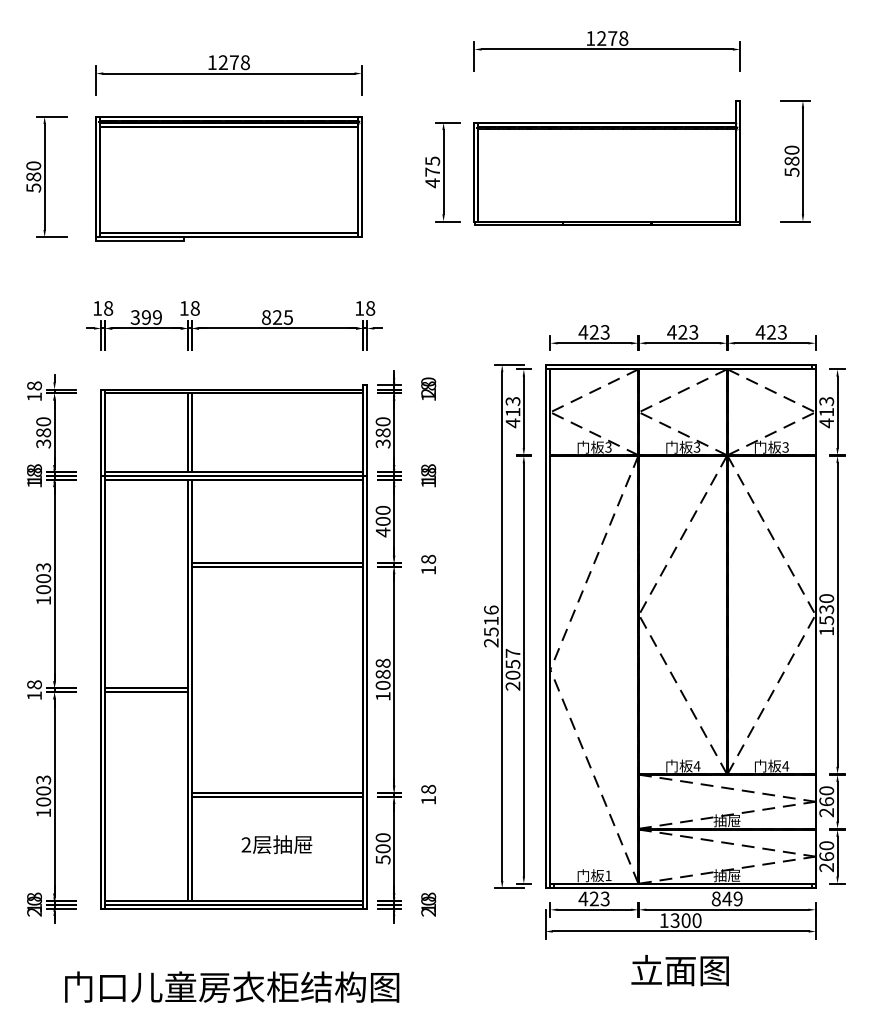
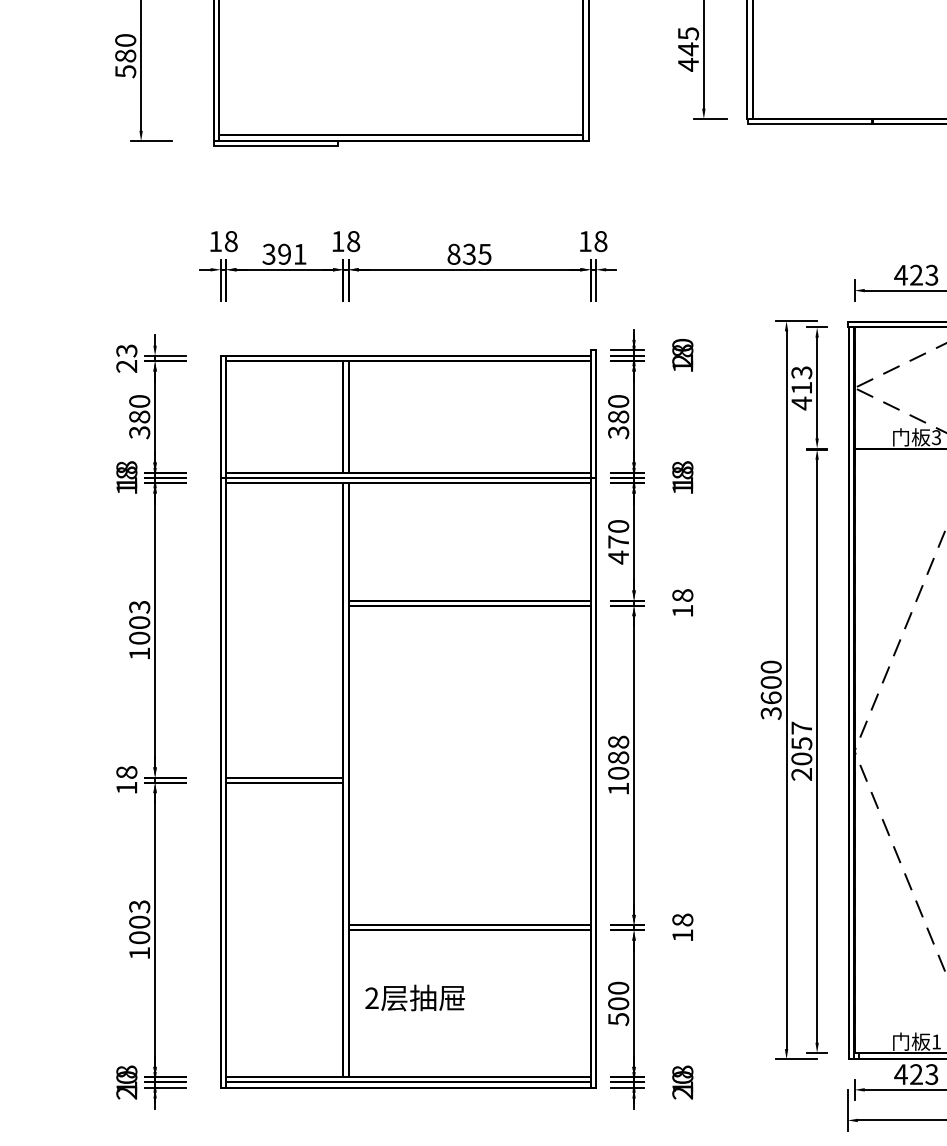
text: (432, 172) -> (688, 49), 475 -> 445
text: (157, 317) -> (300, 254), 399 -> 391
text: (277, 317) -> (469, 254), 825 -> 835
text: (34, 391) -> (126, 358), 18 -> 23
text: (382, 520) -> (617, 540), 400 -> 470
text: (491, 626) -> (771, 690), 2516 -> 3600
text: (276, 844) -> (414, 997), moved

